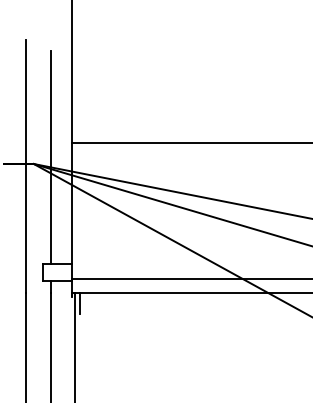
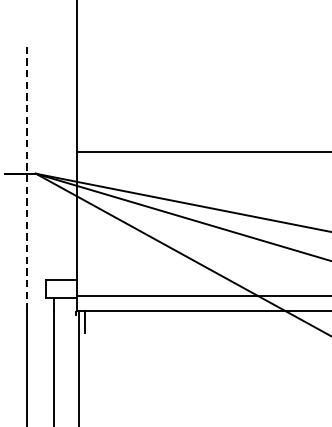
line: (50, 157) -> (53, 166), removed
line: (25, 166) -> (27, 176), solid -> dashed

